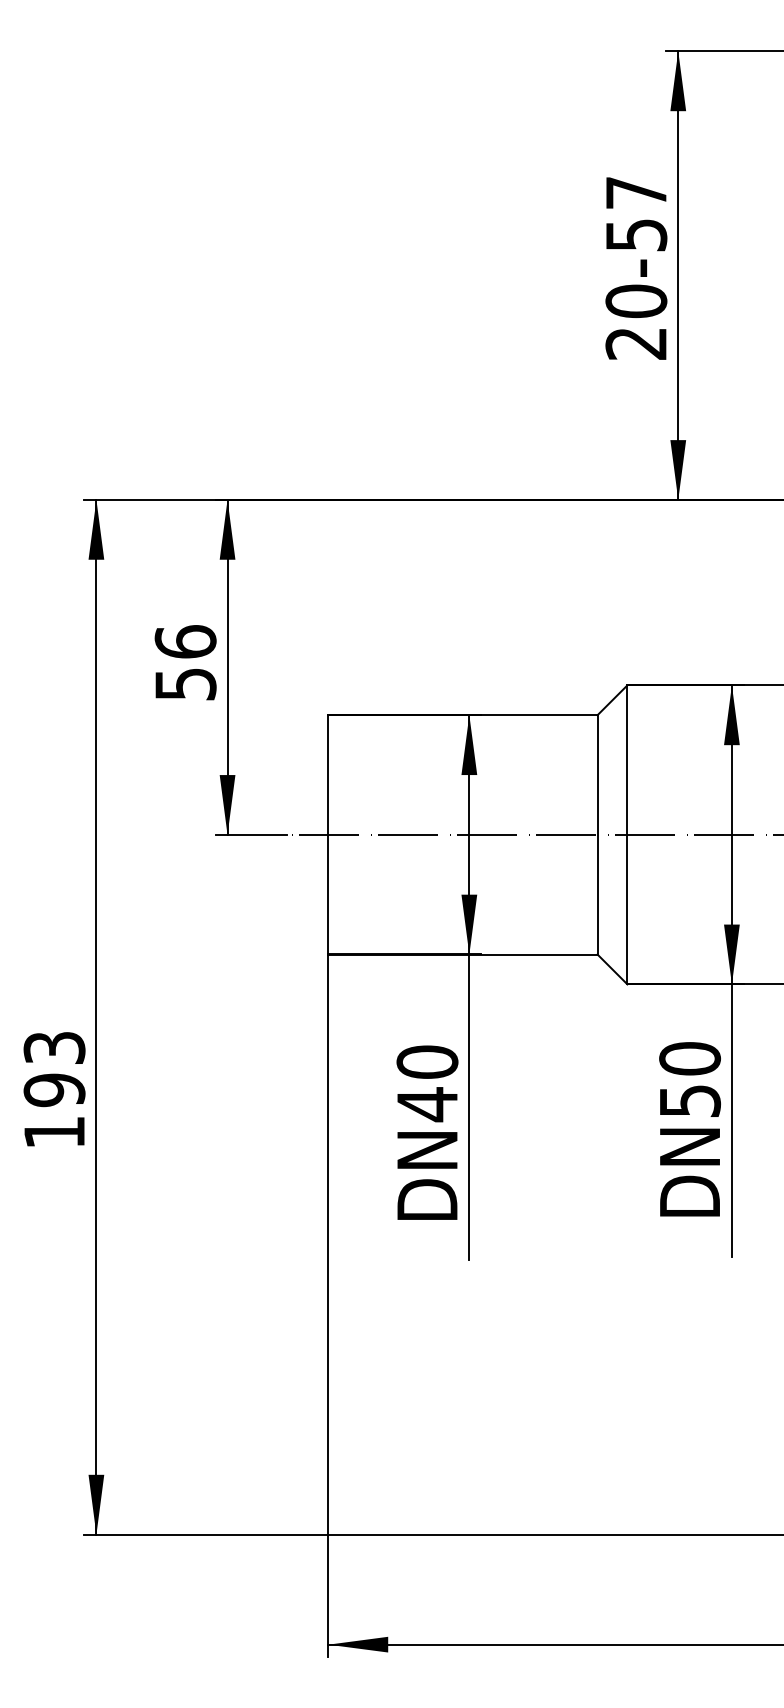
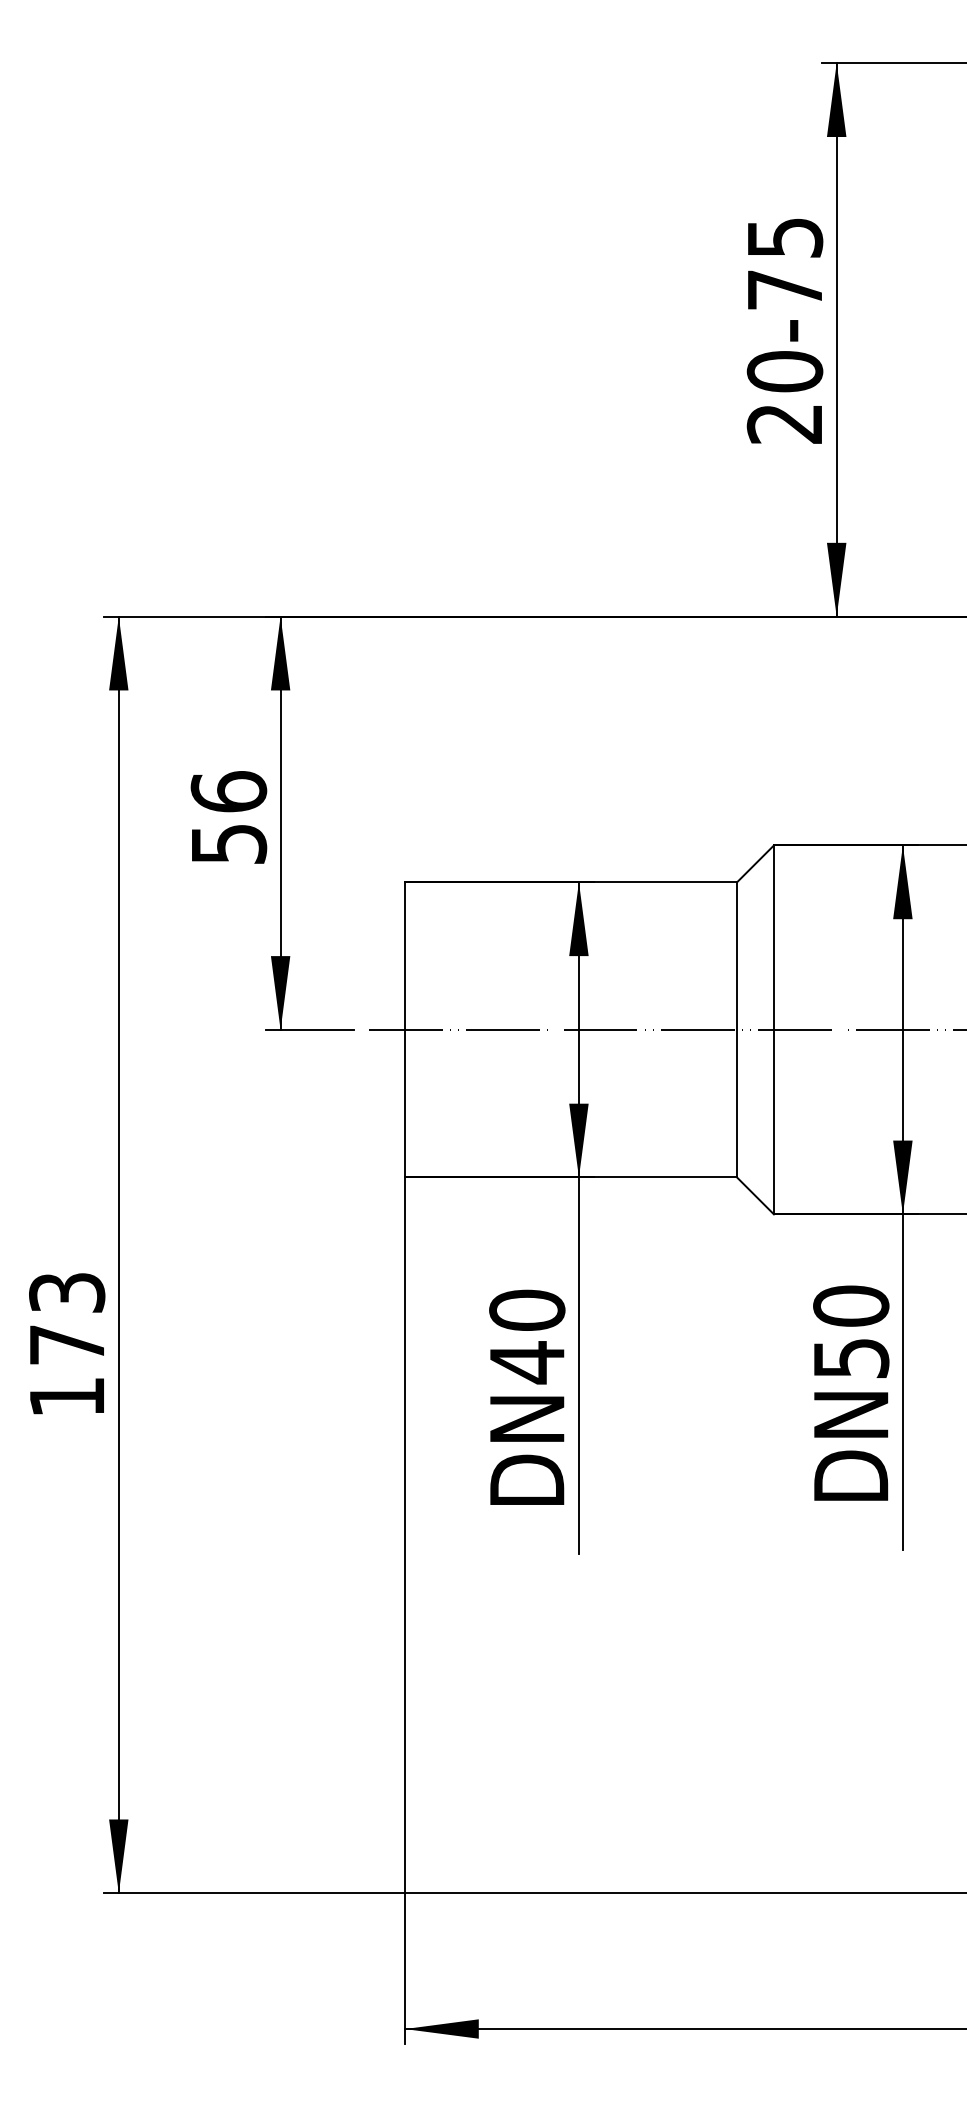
text: (636, 213) -> (785, 263), 57 -> 75
text: (54, 1089) -> (67, 1344), 193 -> 173

